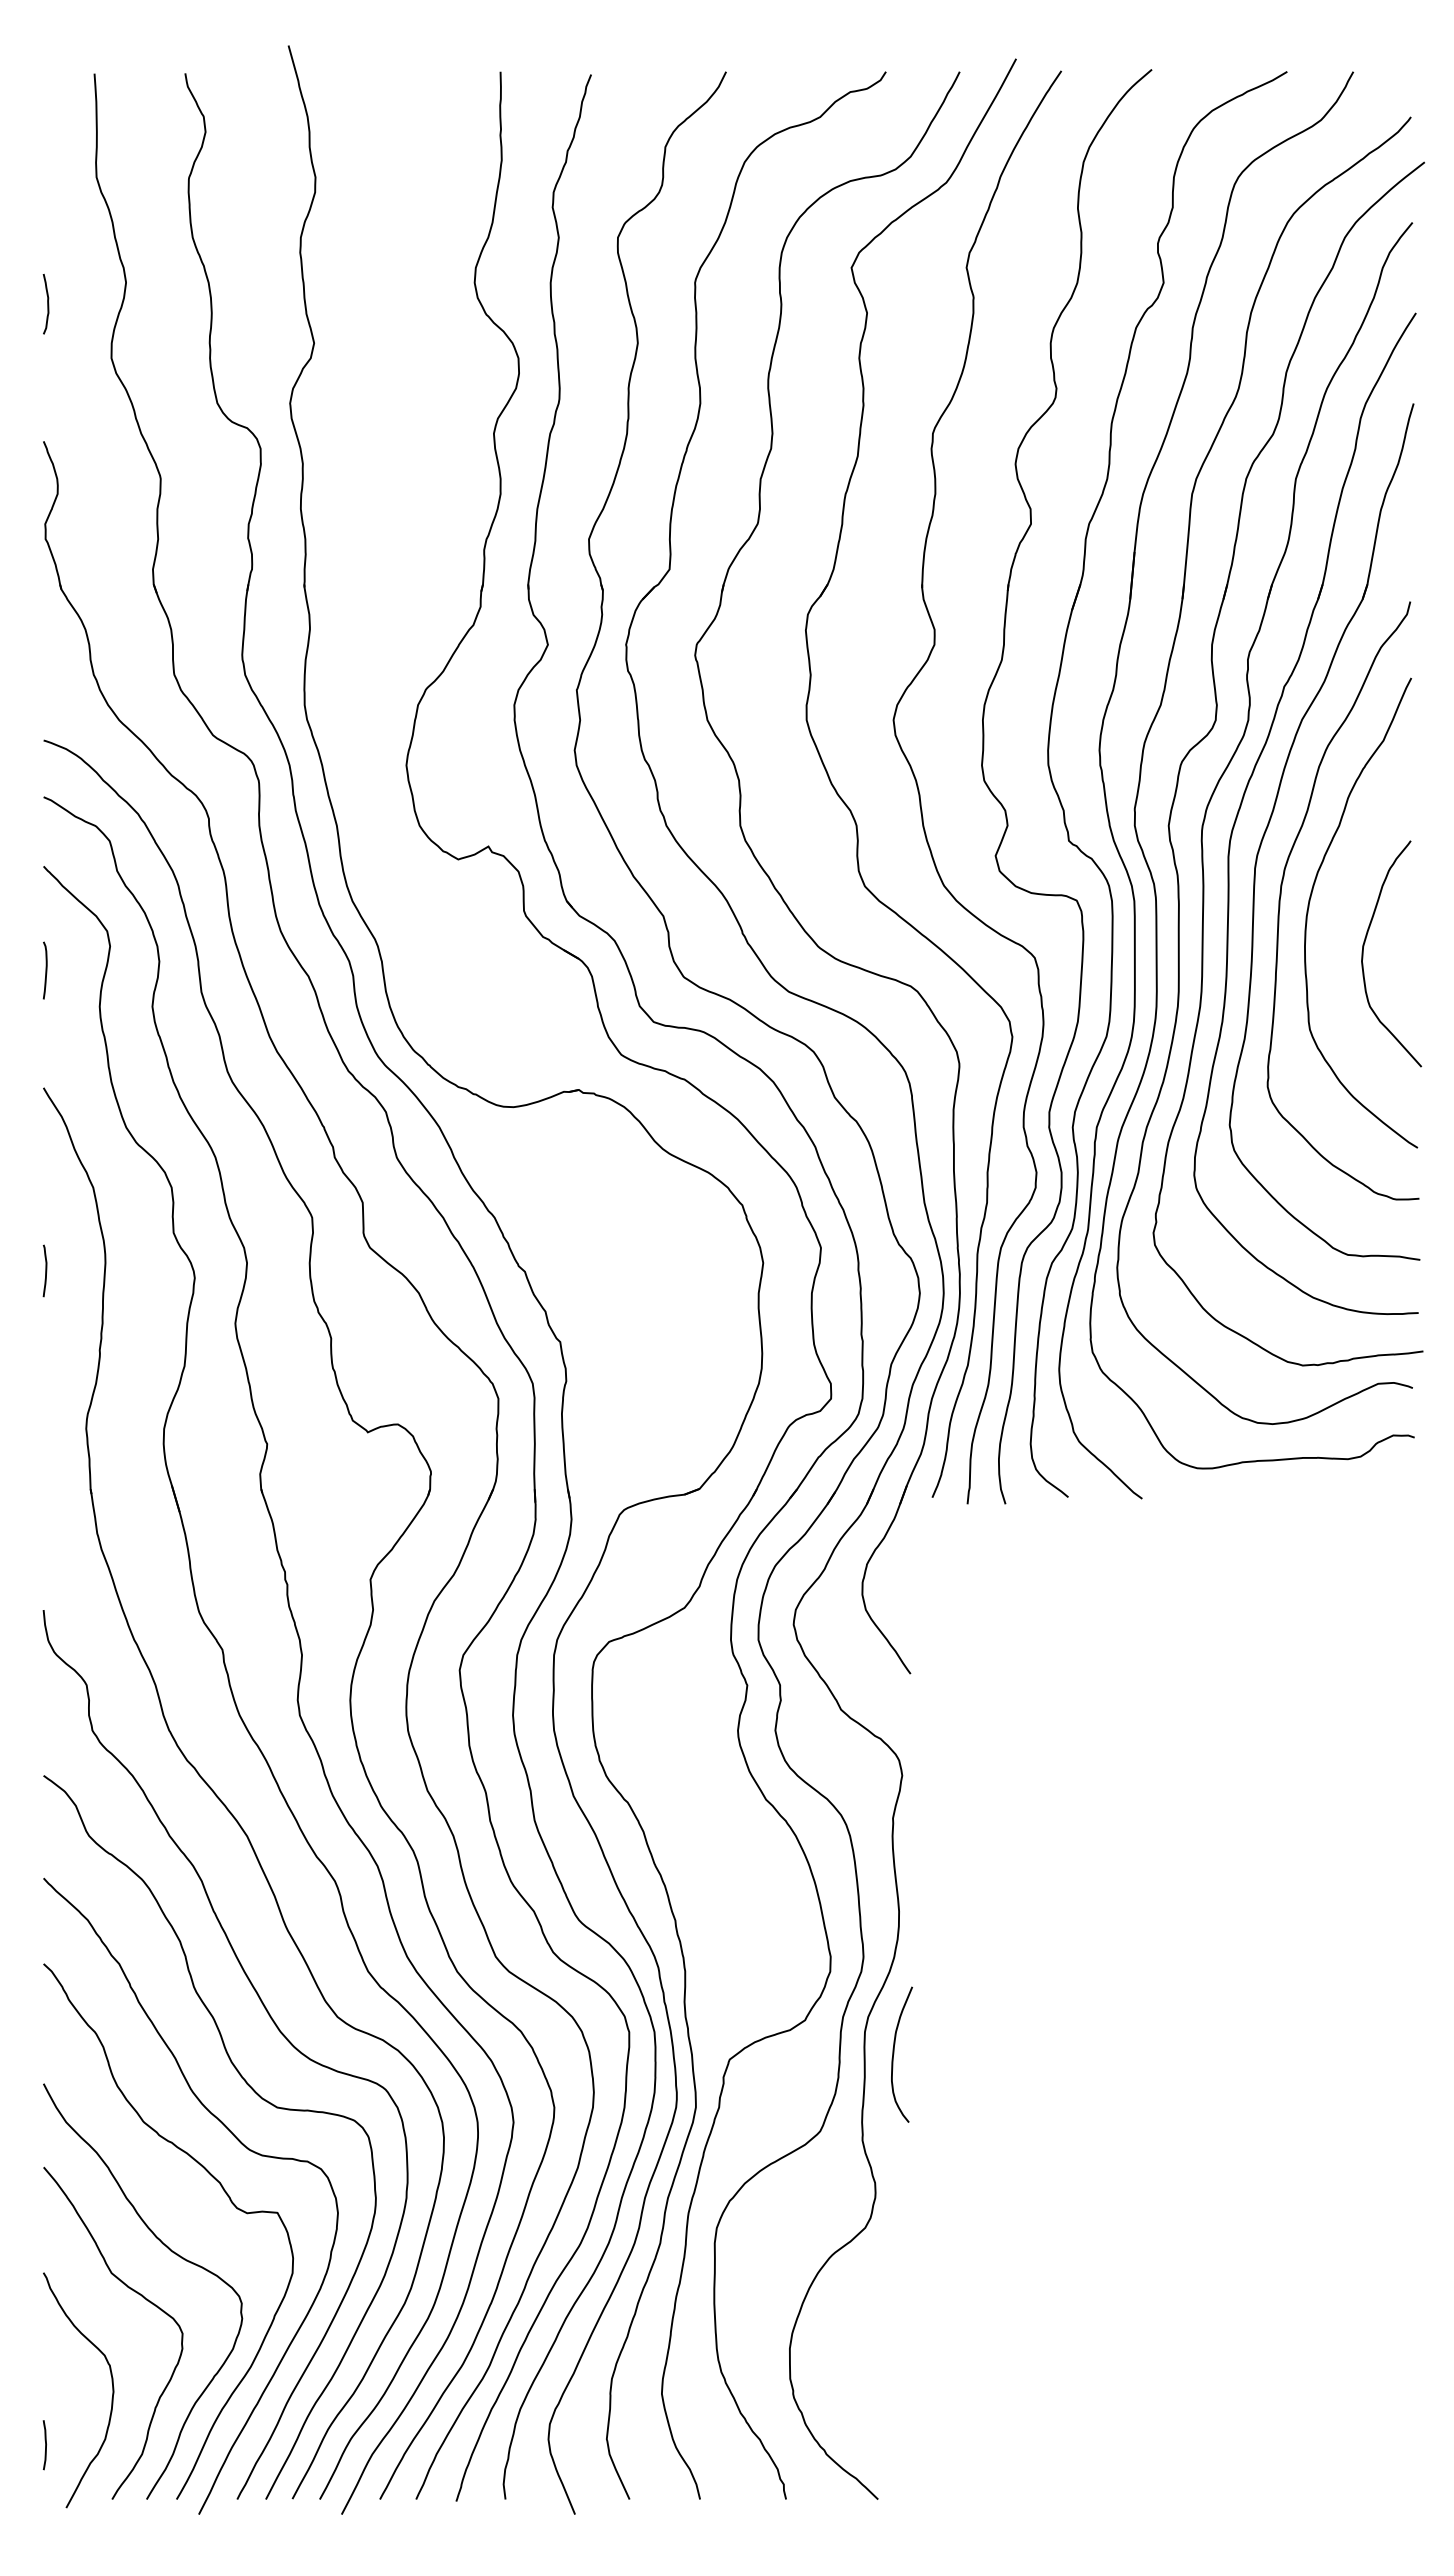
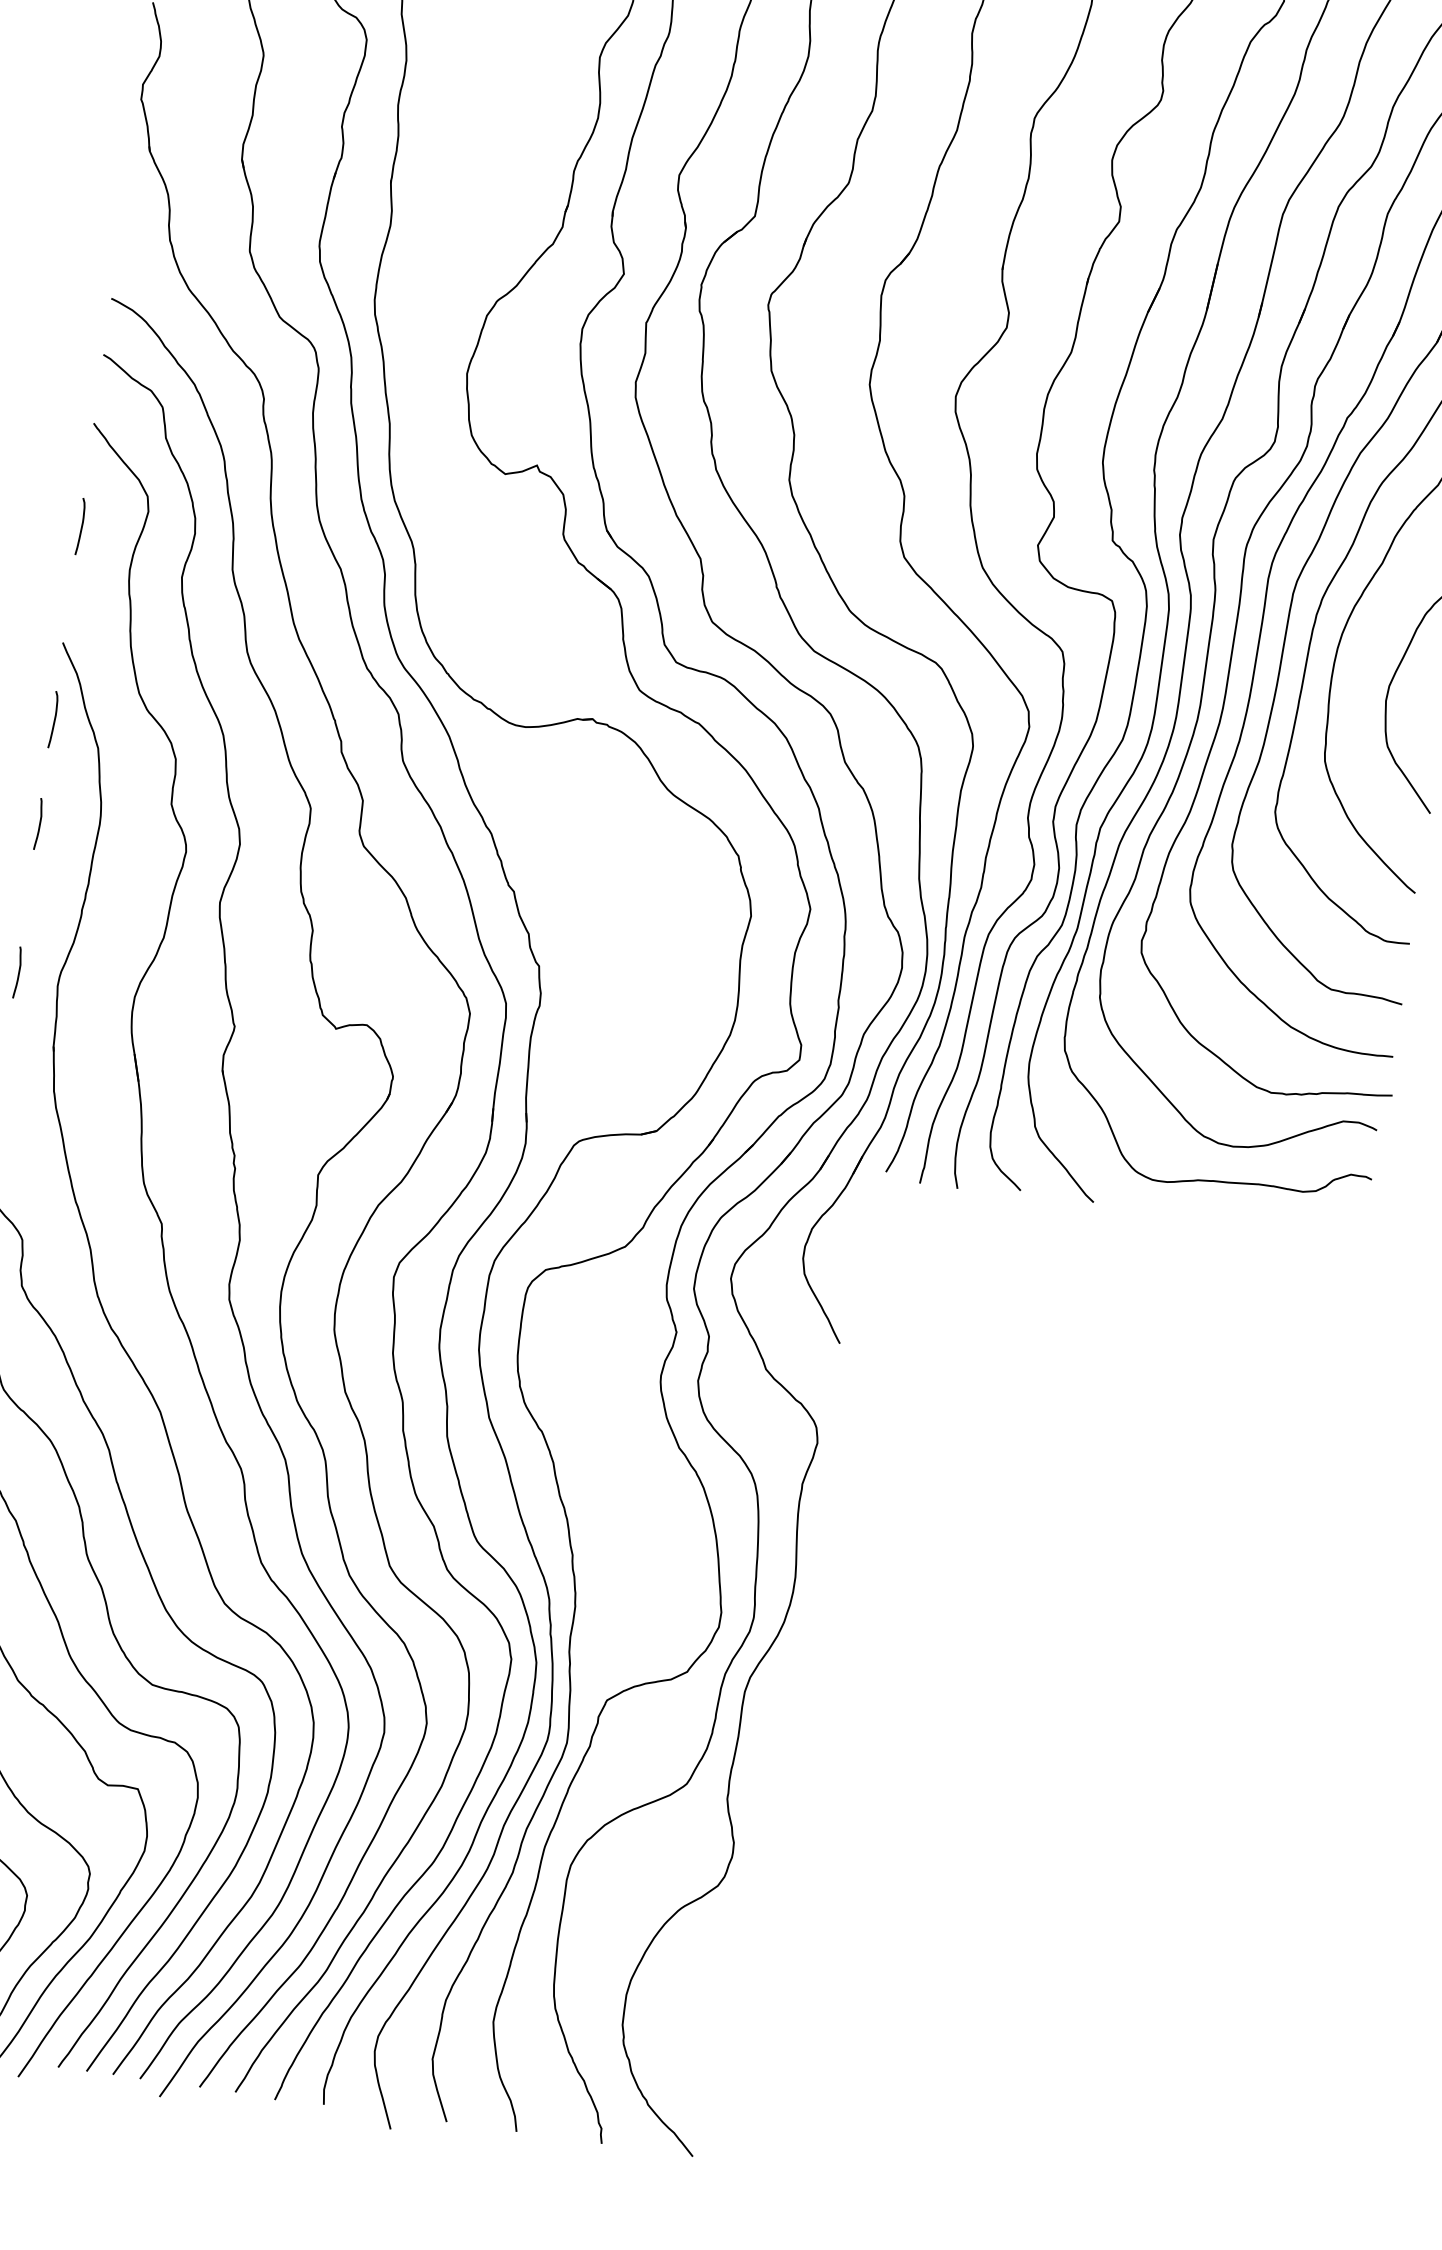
curve: (45, 1165) -> (53, 719), added
curve: (45, 1420) -> (18, 972), added
curve: (894, 2054) -> (770, 1718), removed

